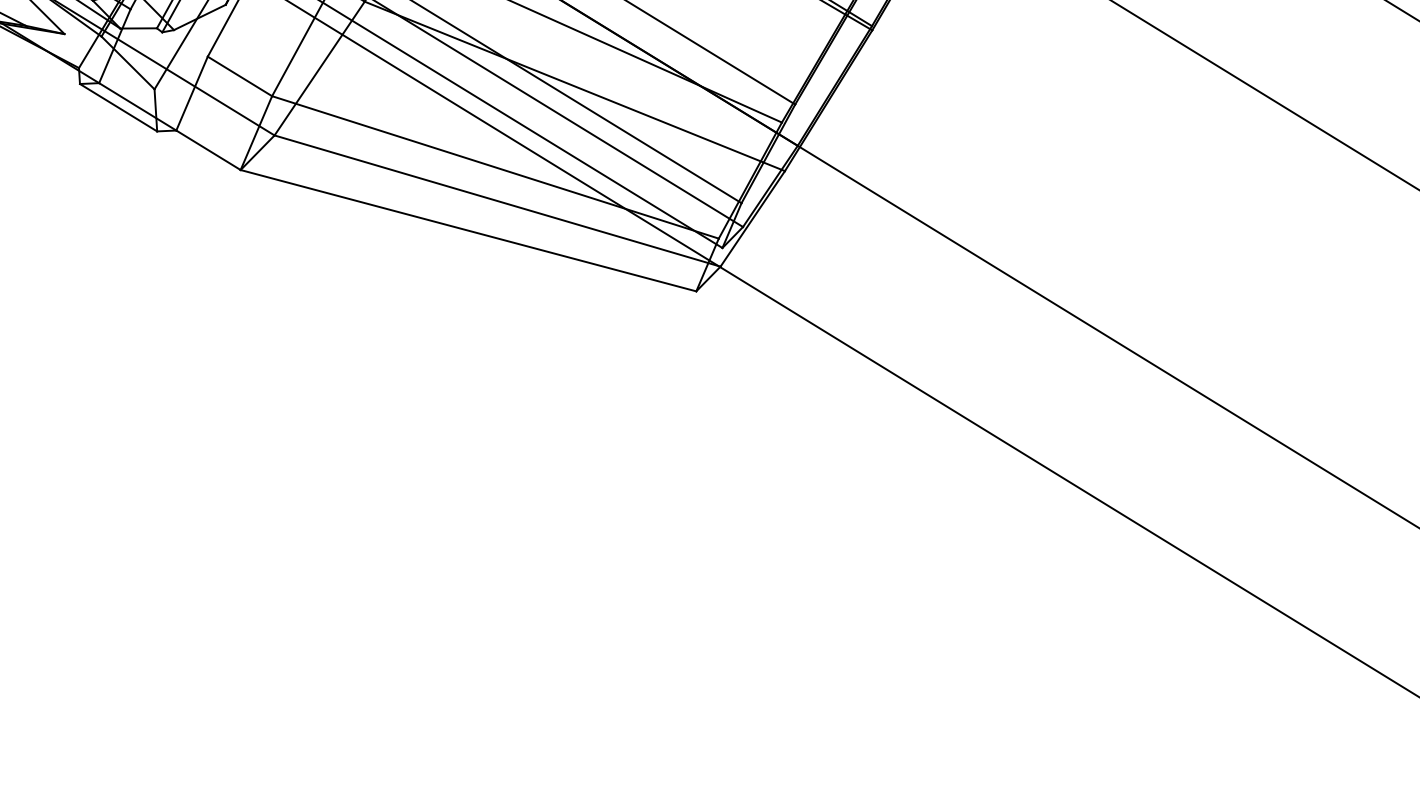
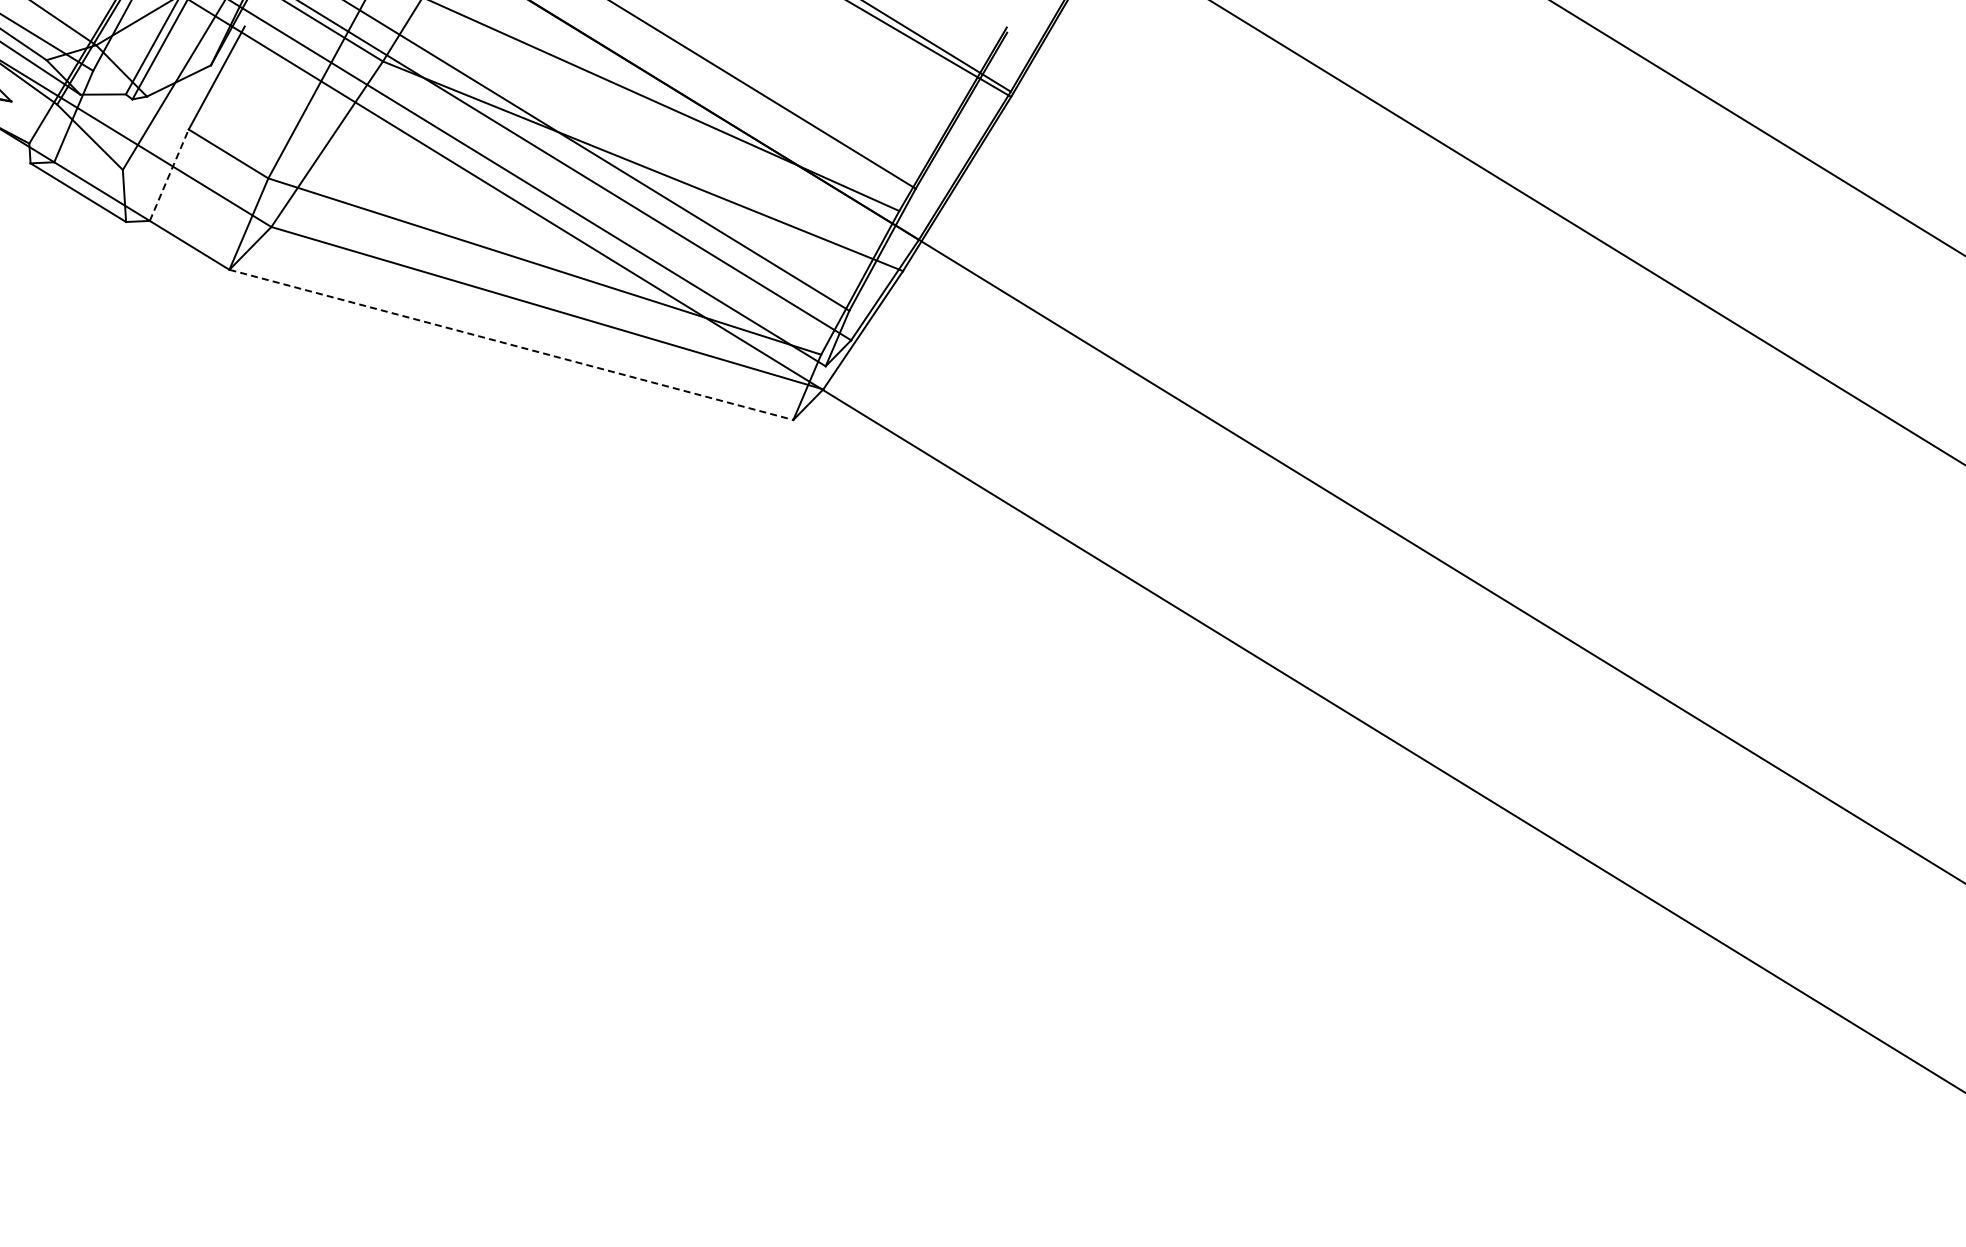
line: (192, 93) -> (169, 175), solid -> dashed
line: (468, 230) -> (511, 344), solid -> dashed

